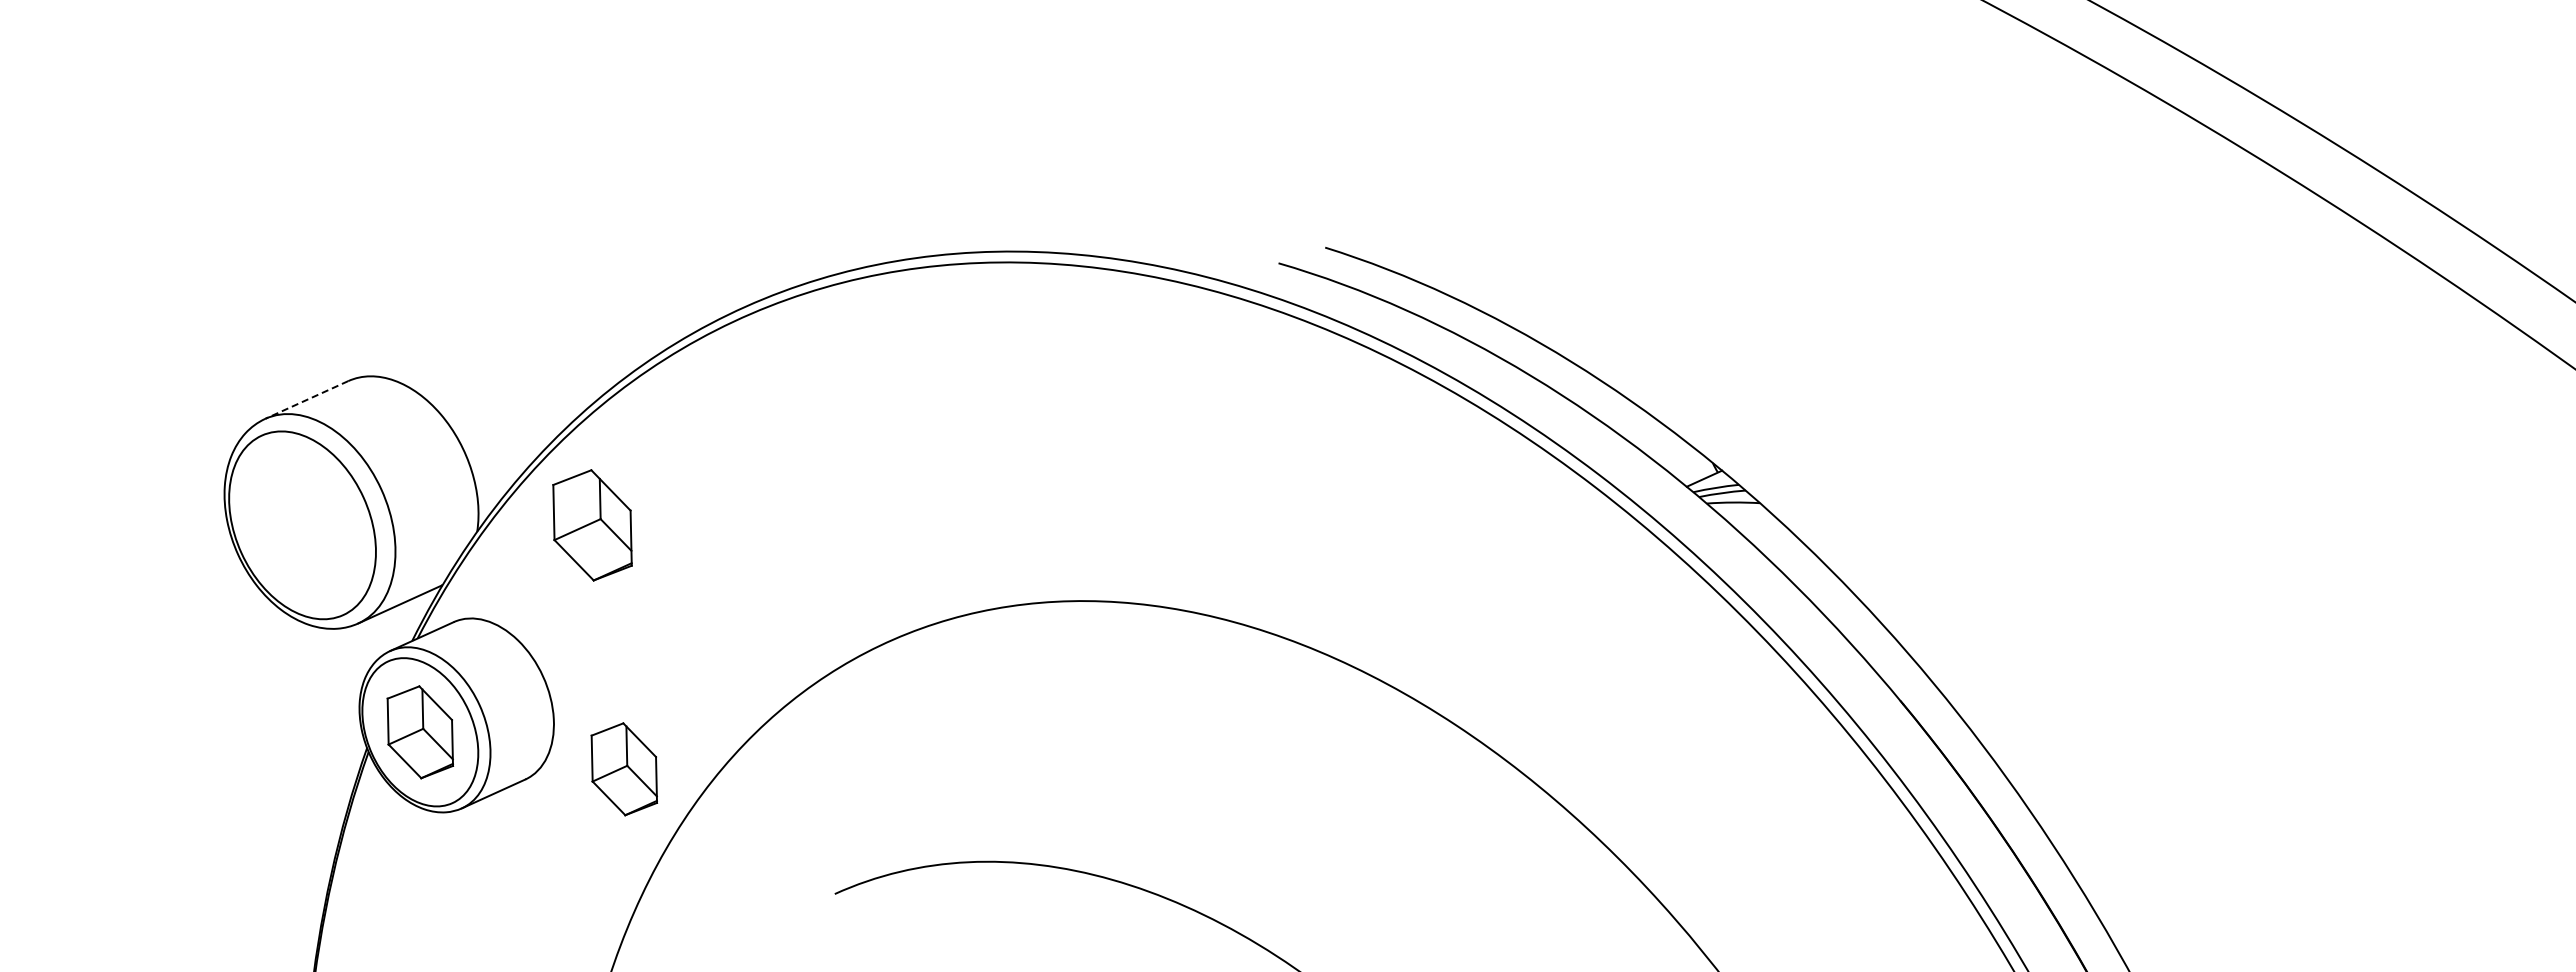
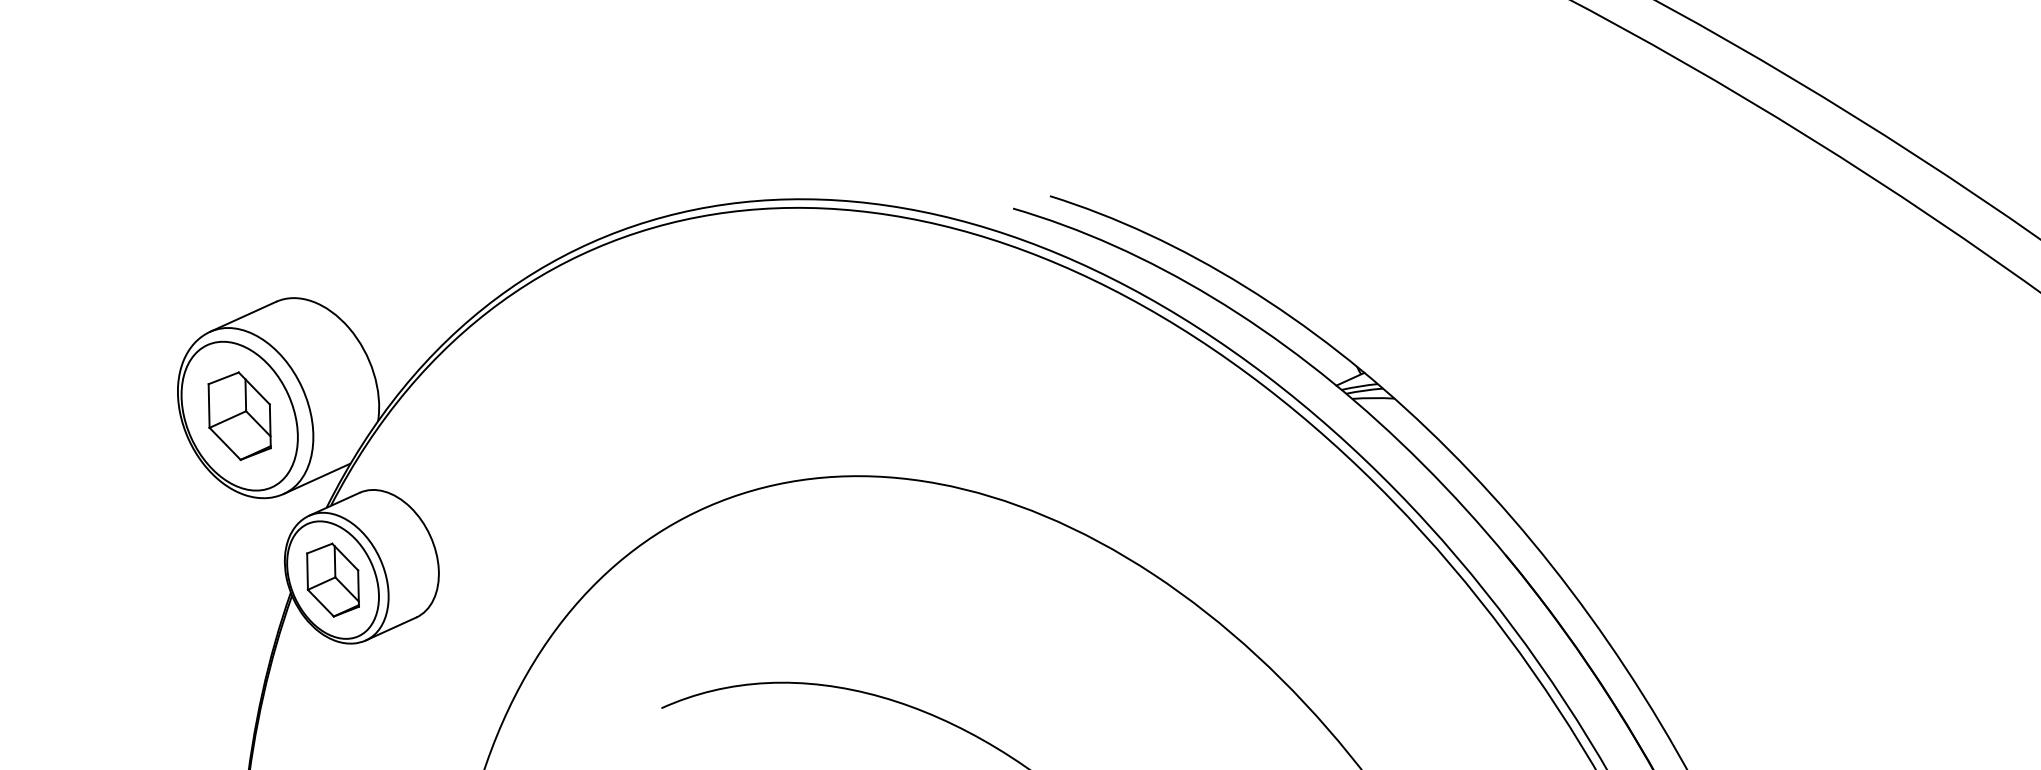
line: (306, 399) -> (242, 316), dashed -> solid
part: (592, 525) -> (239, 416), moved
part: (623, 769) -> (494, 609), removed

